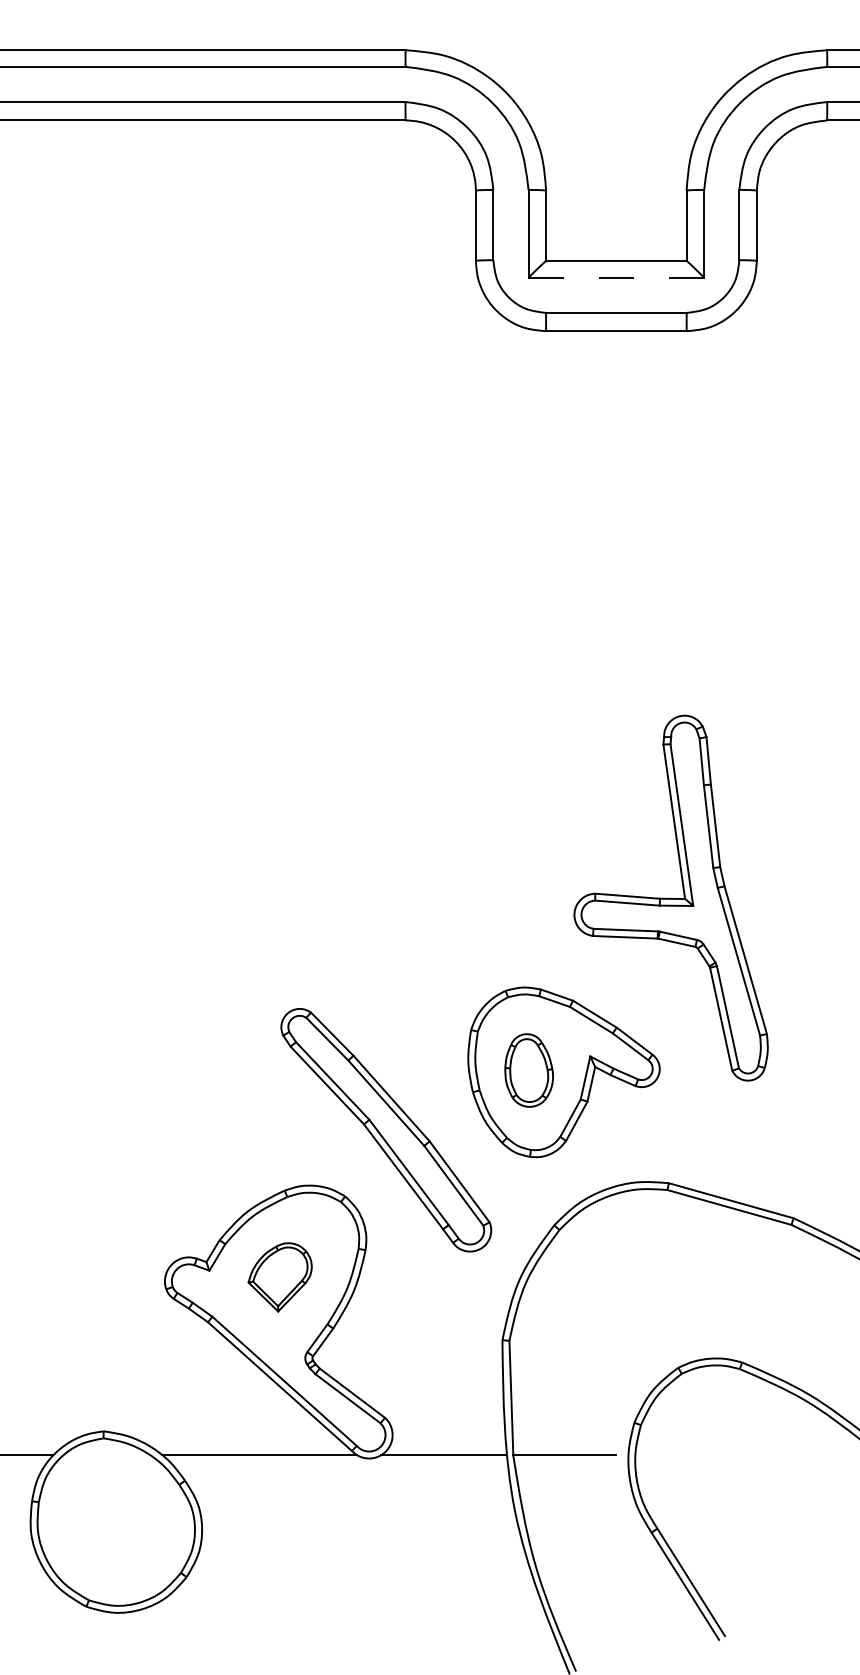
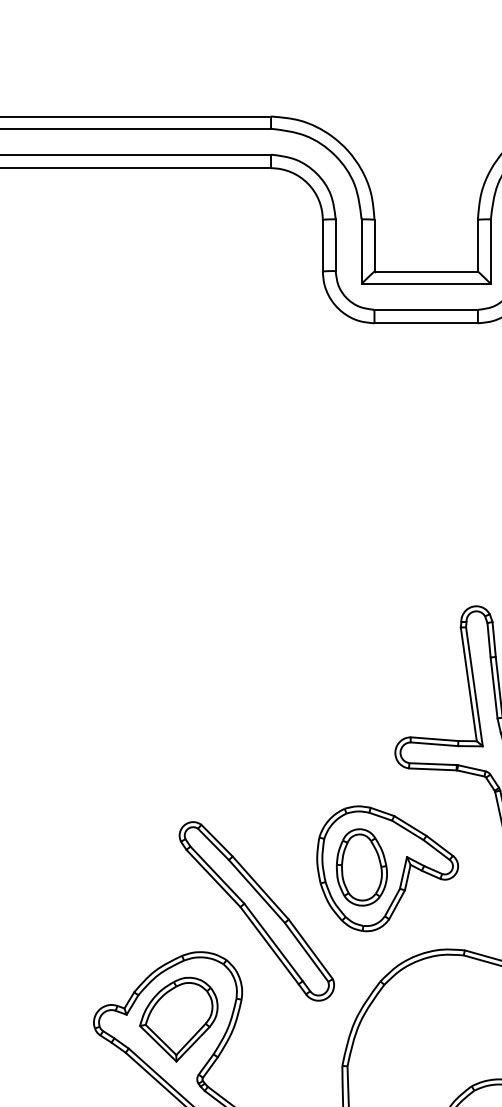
line: (616, 277) -> (426, 283), dashed -> solid
part: (529, 1070) -> (362, 867), size x1.43
part: (279, 1277) -> (178, 1019), size x1.67

